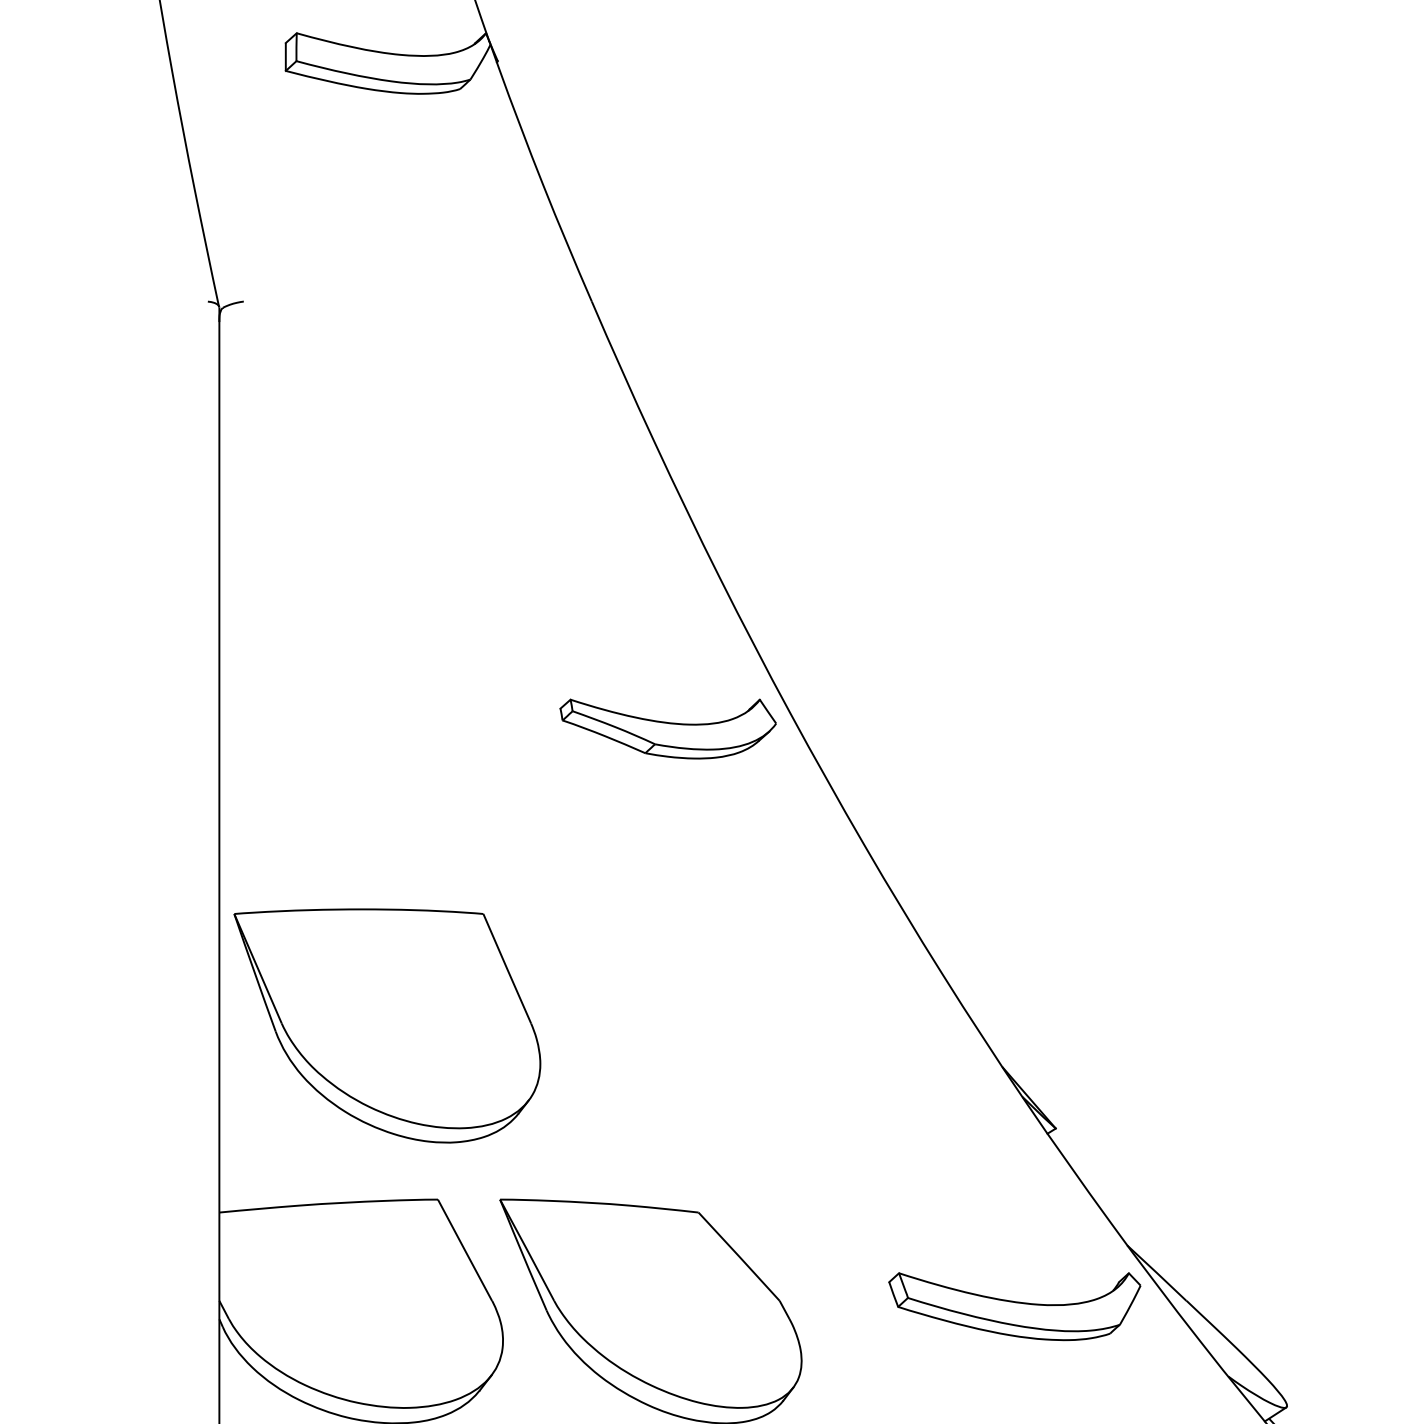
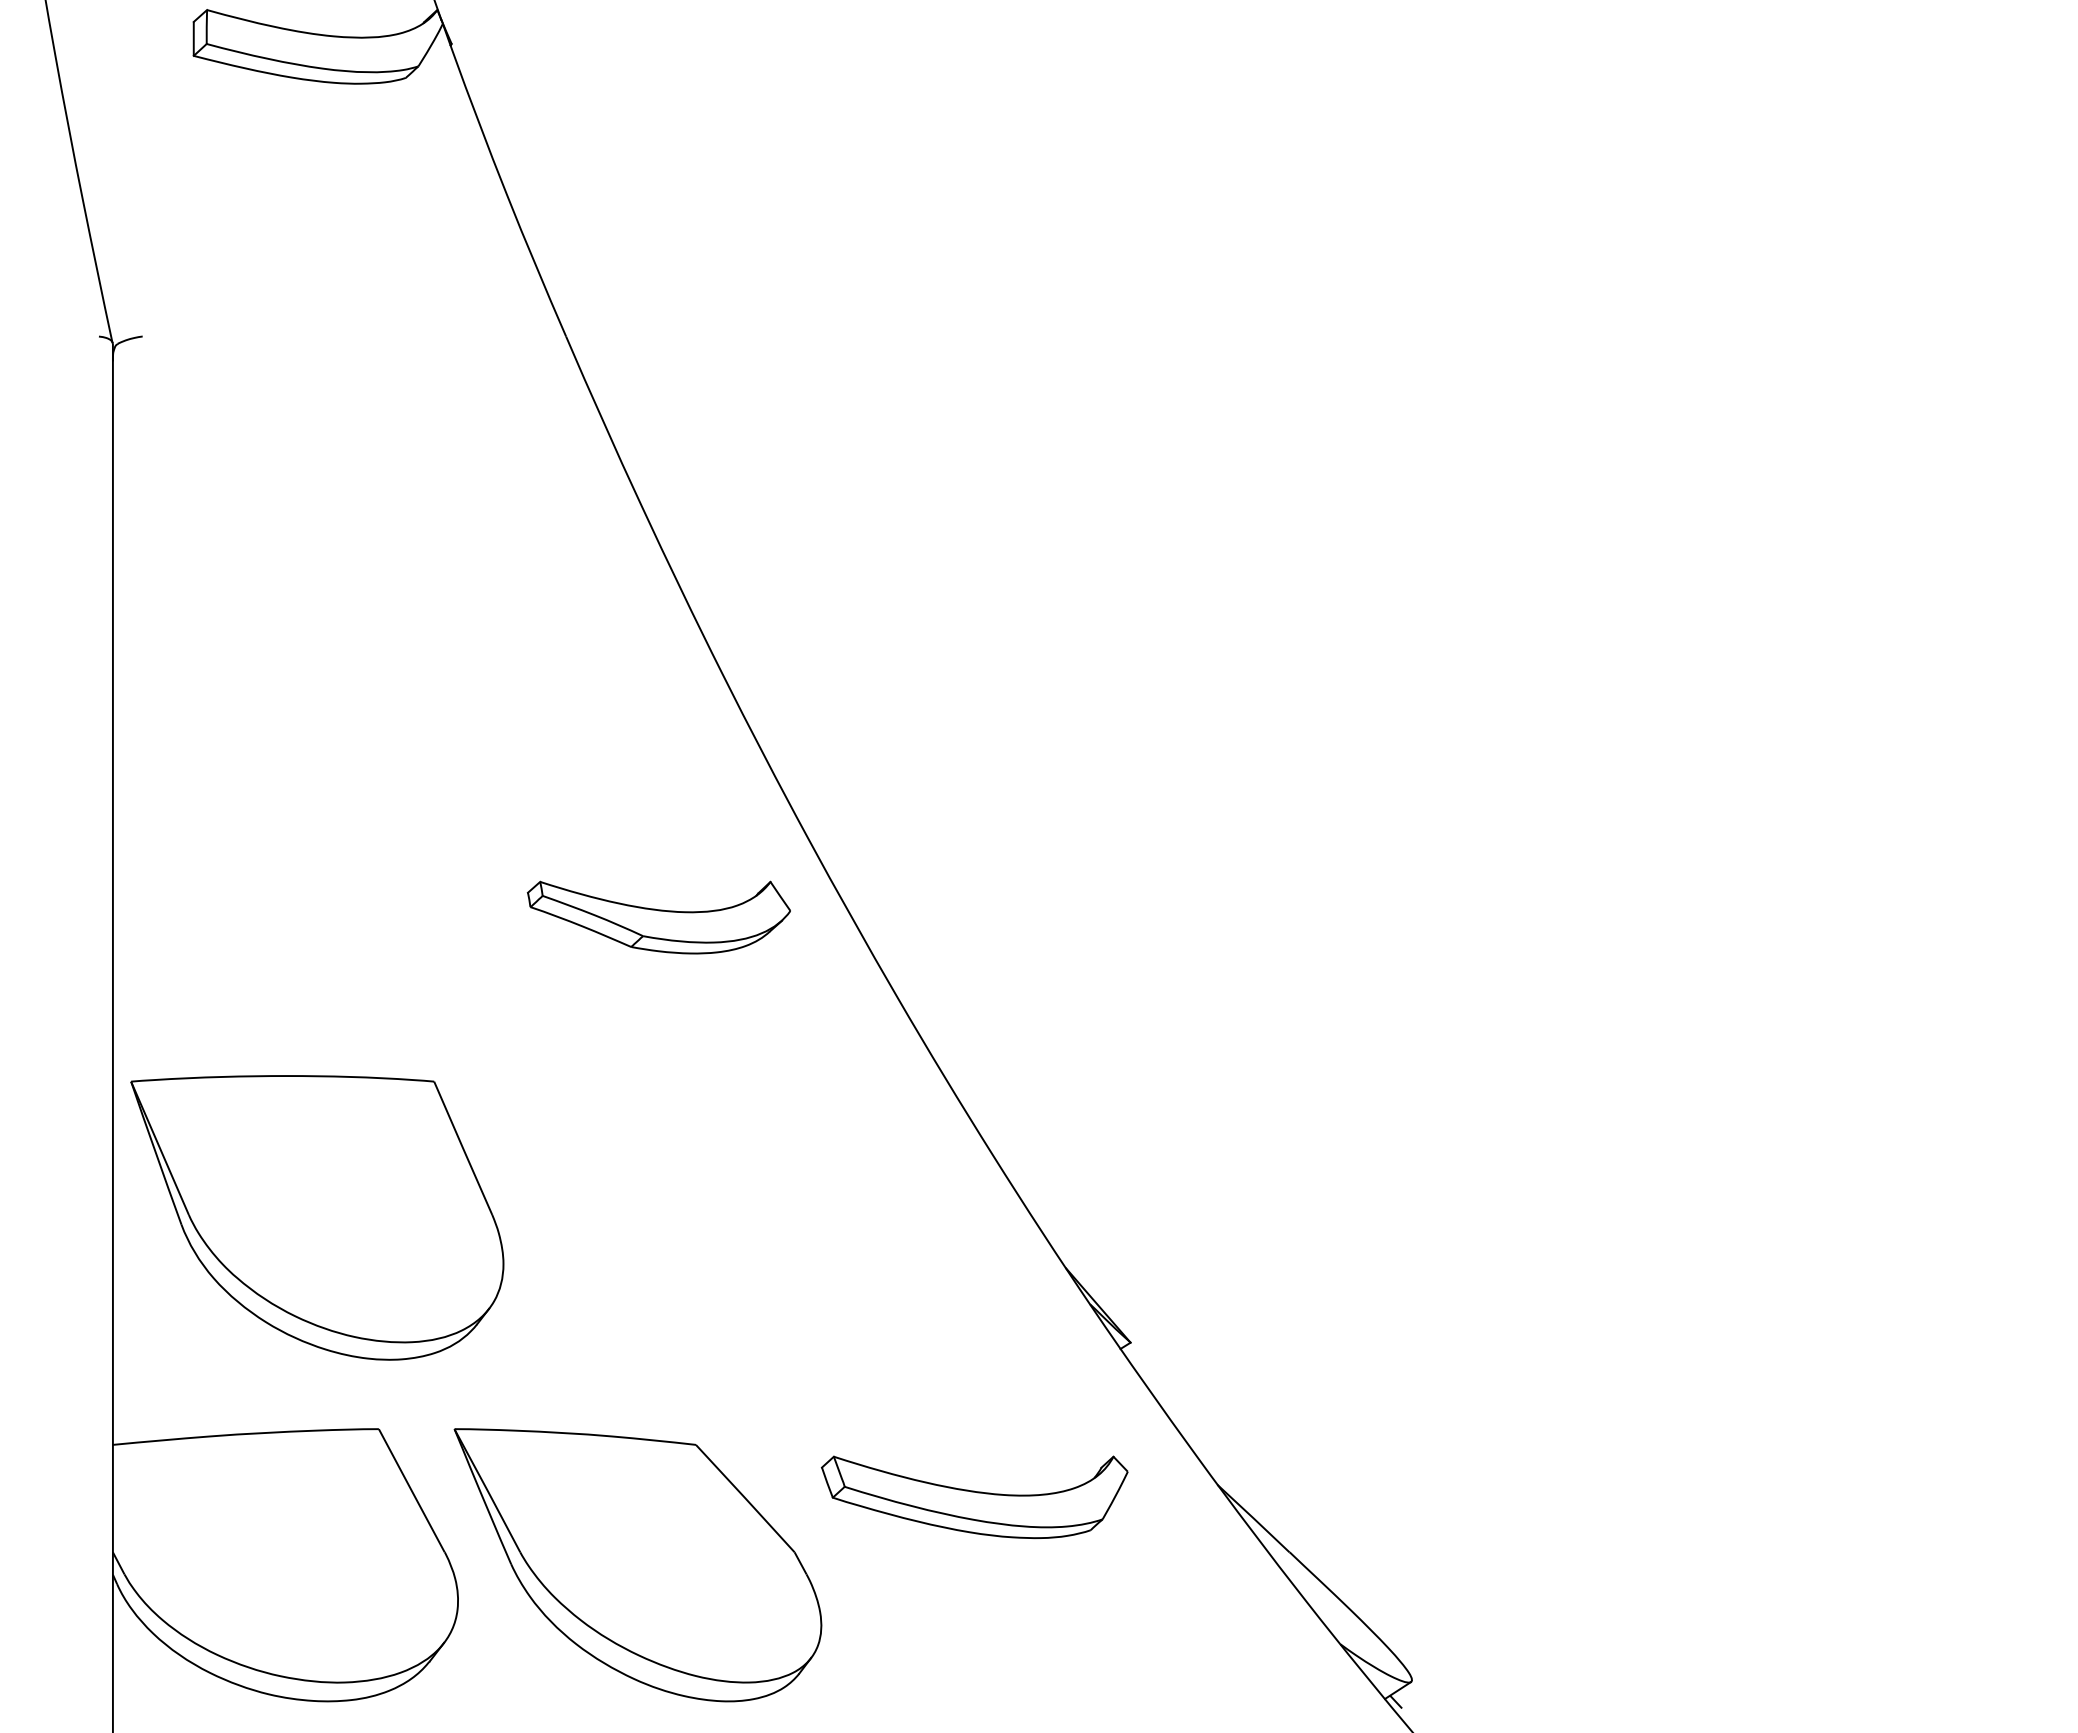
part: (667, 728) -> (658, 917), moved
part: (1014, 1306) -> (974, 1497), moved

